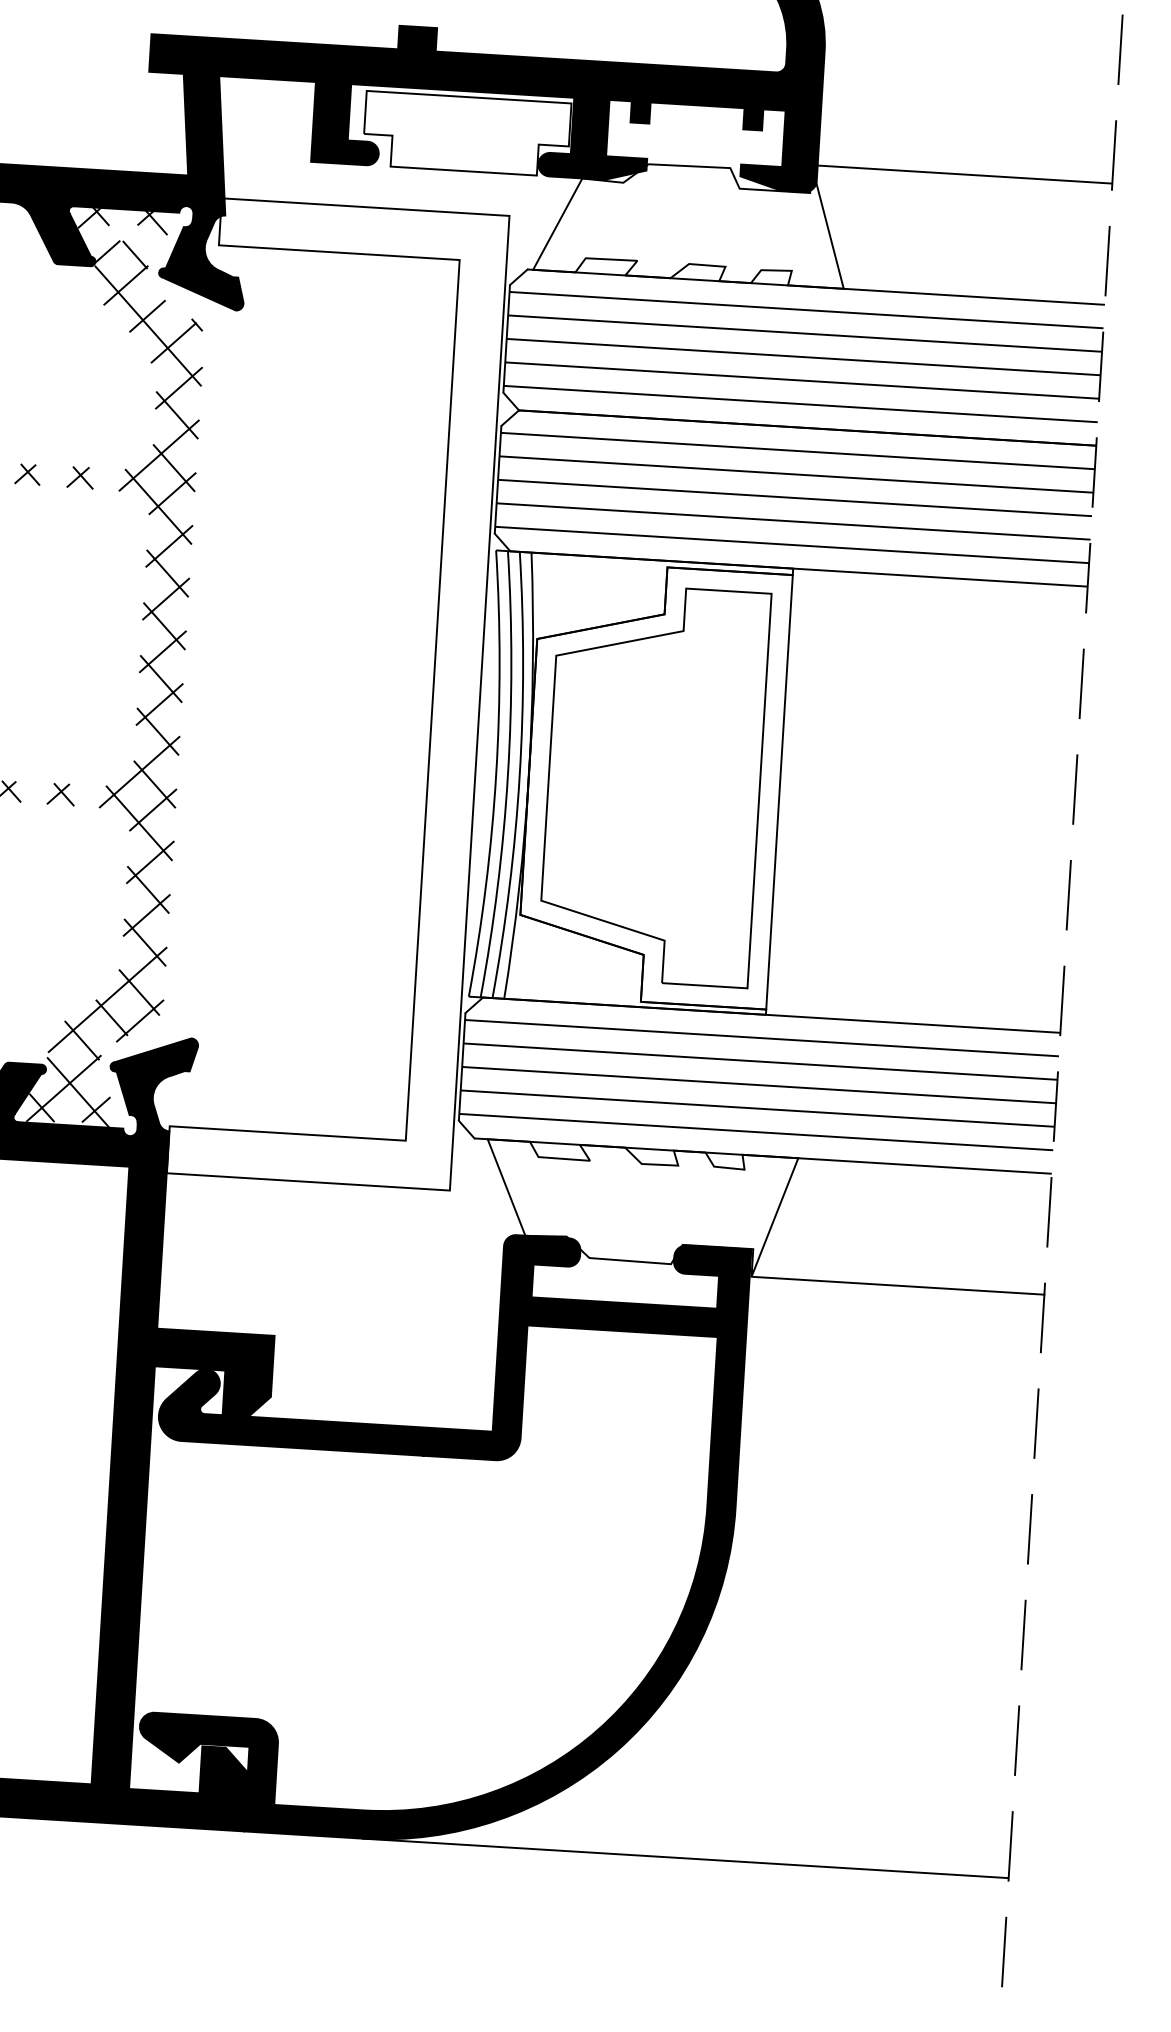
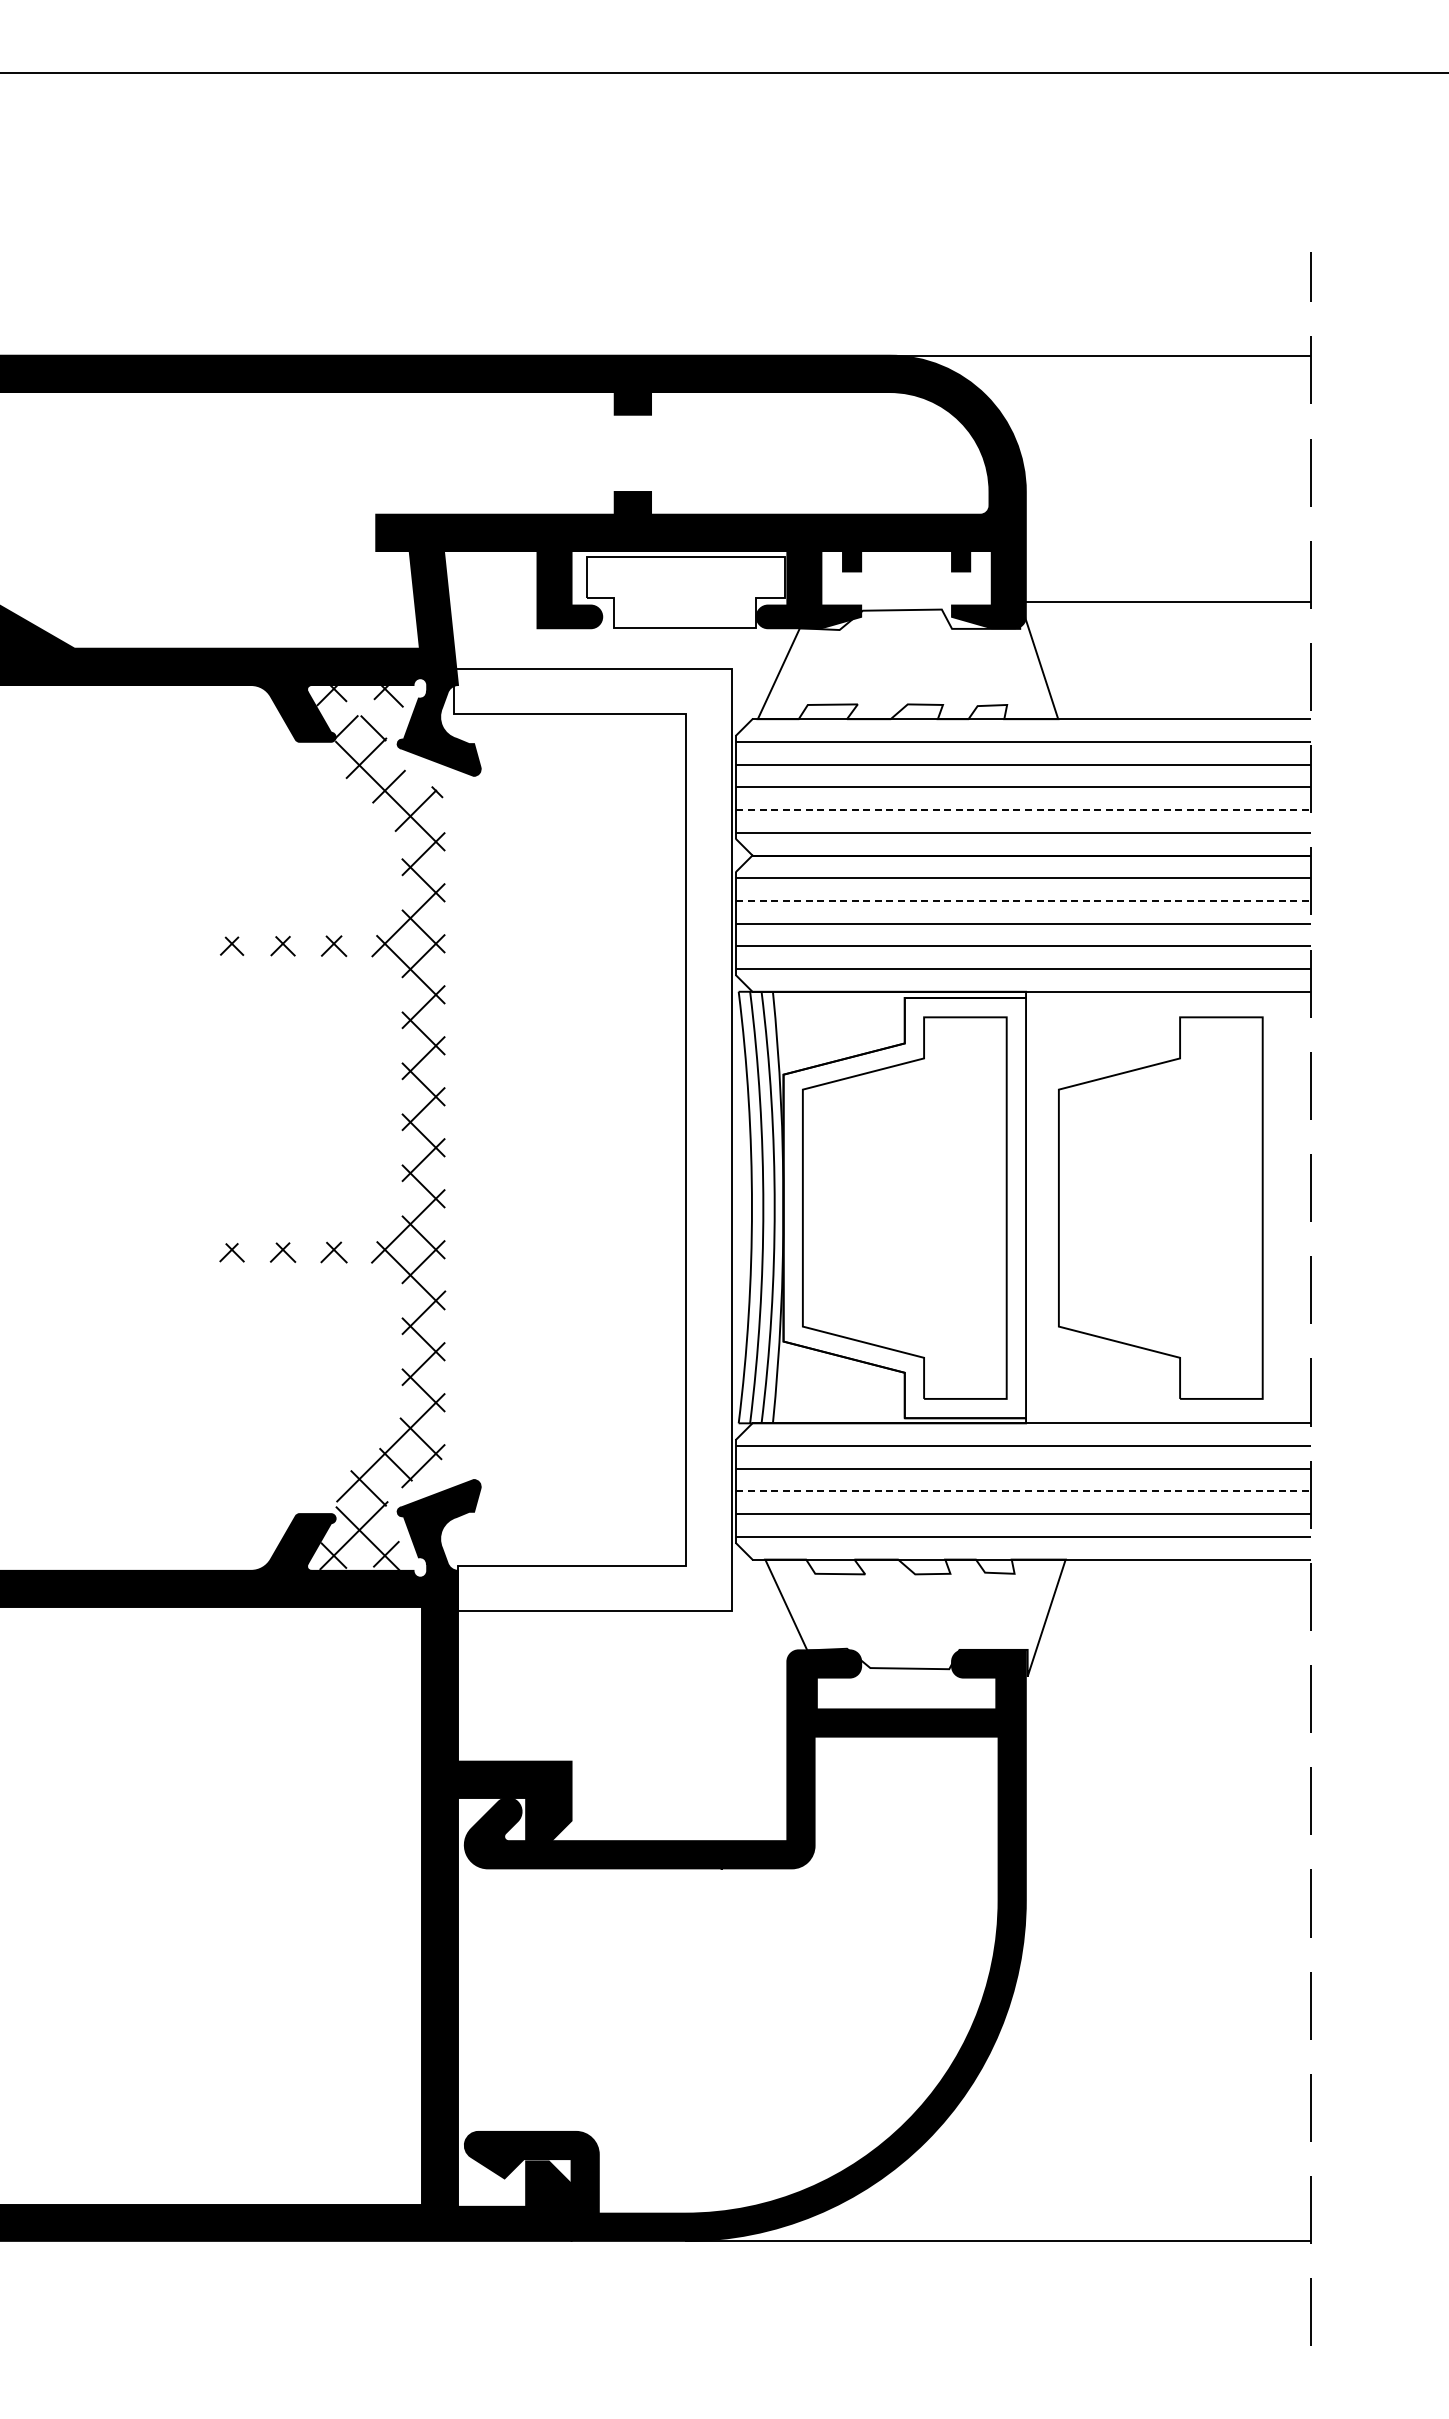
line: (803, 381) -> (1024, 810), solid -> dashed
line: (797, 474) -> (1024, 900), solid -> dashed
part: (918, 800) -> (1160, 1207), added
line: (760, 1085) -> (1024, 1491), solid -> dashed
line: (897, 1285) -> (1168, 1676), removed

